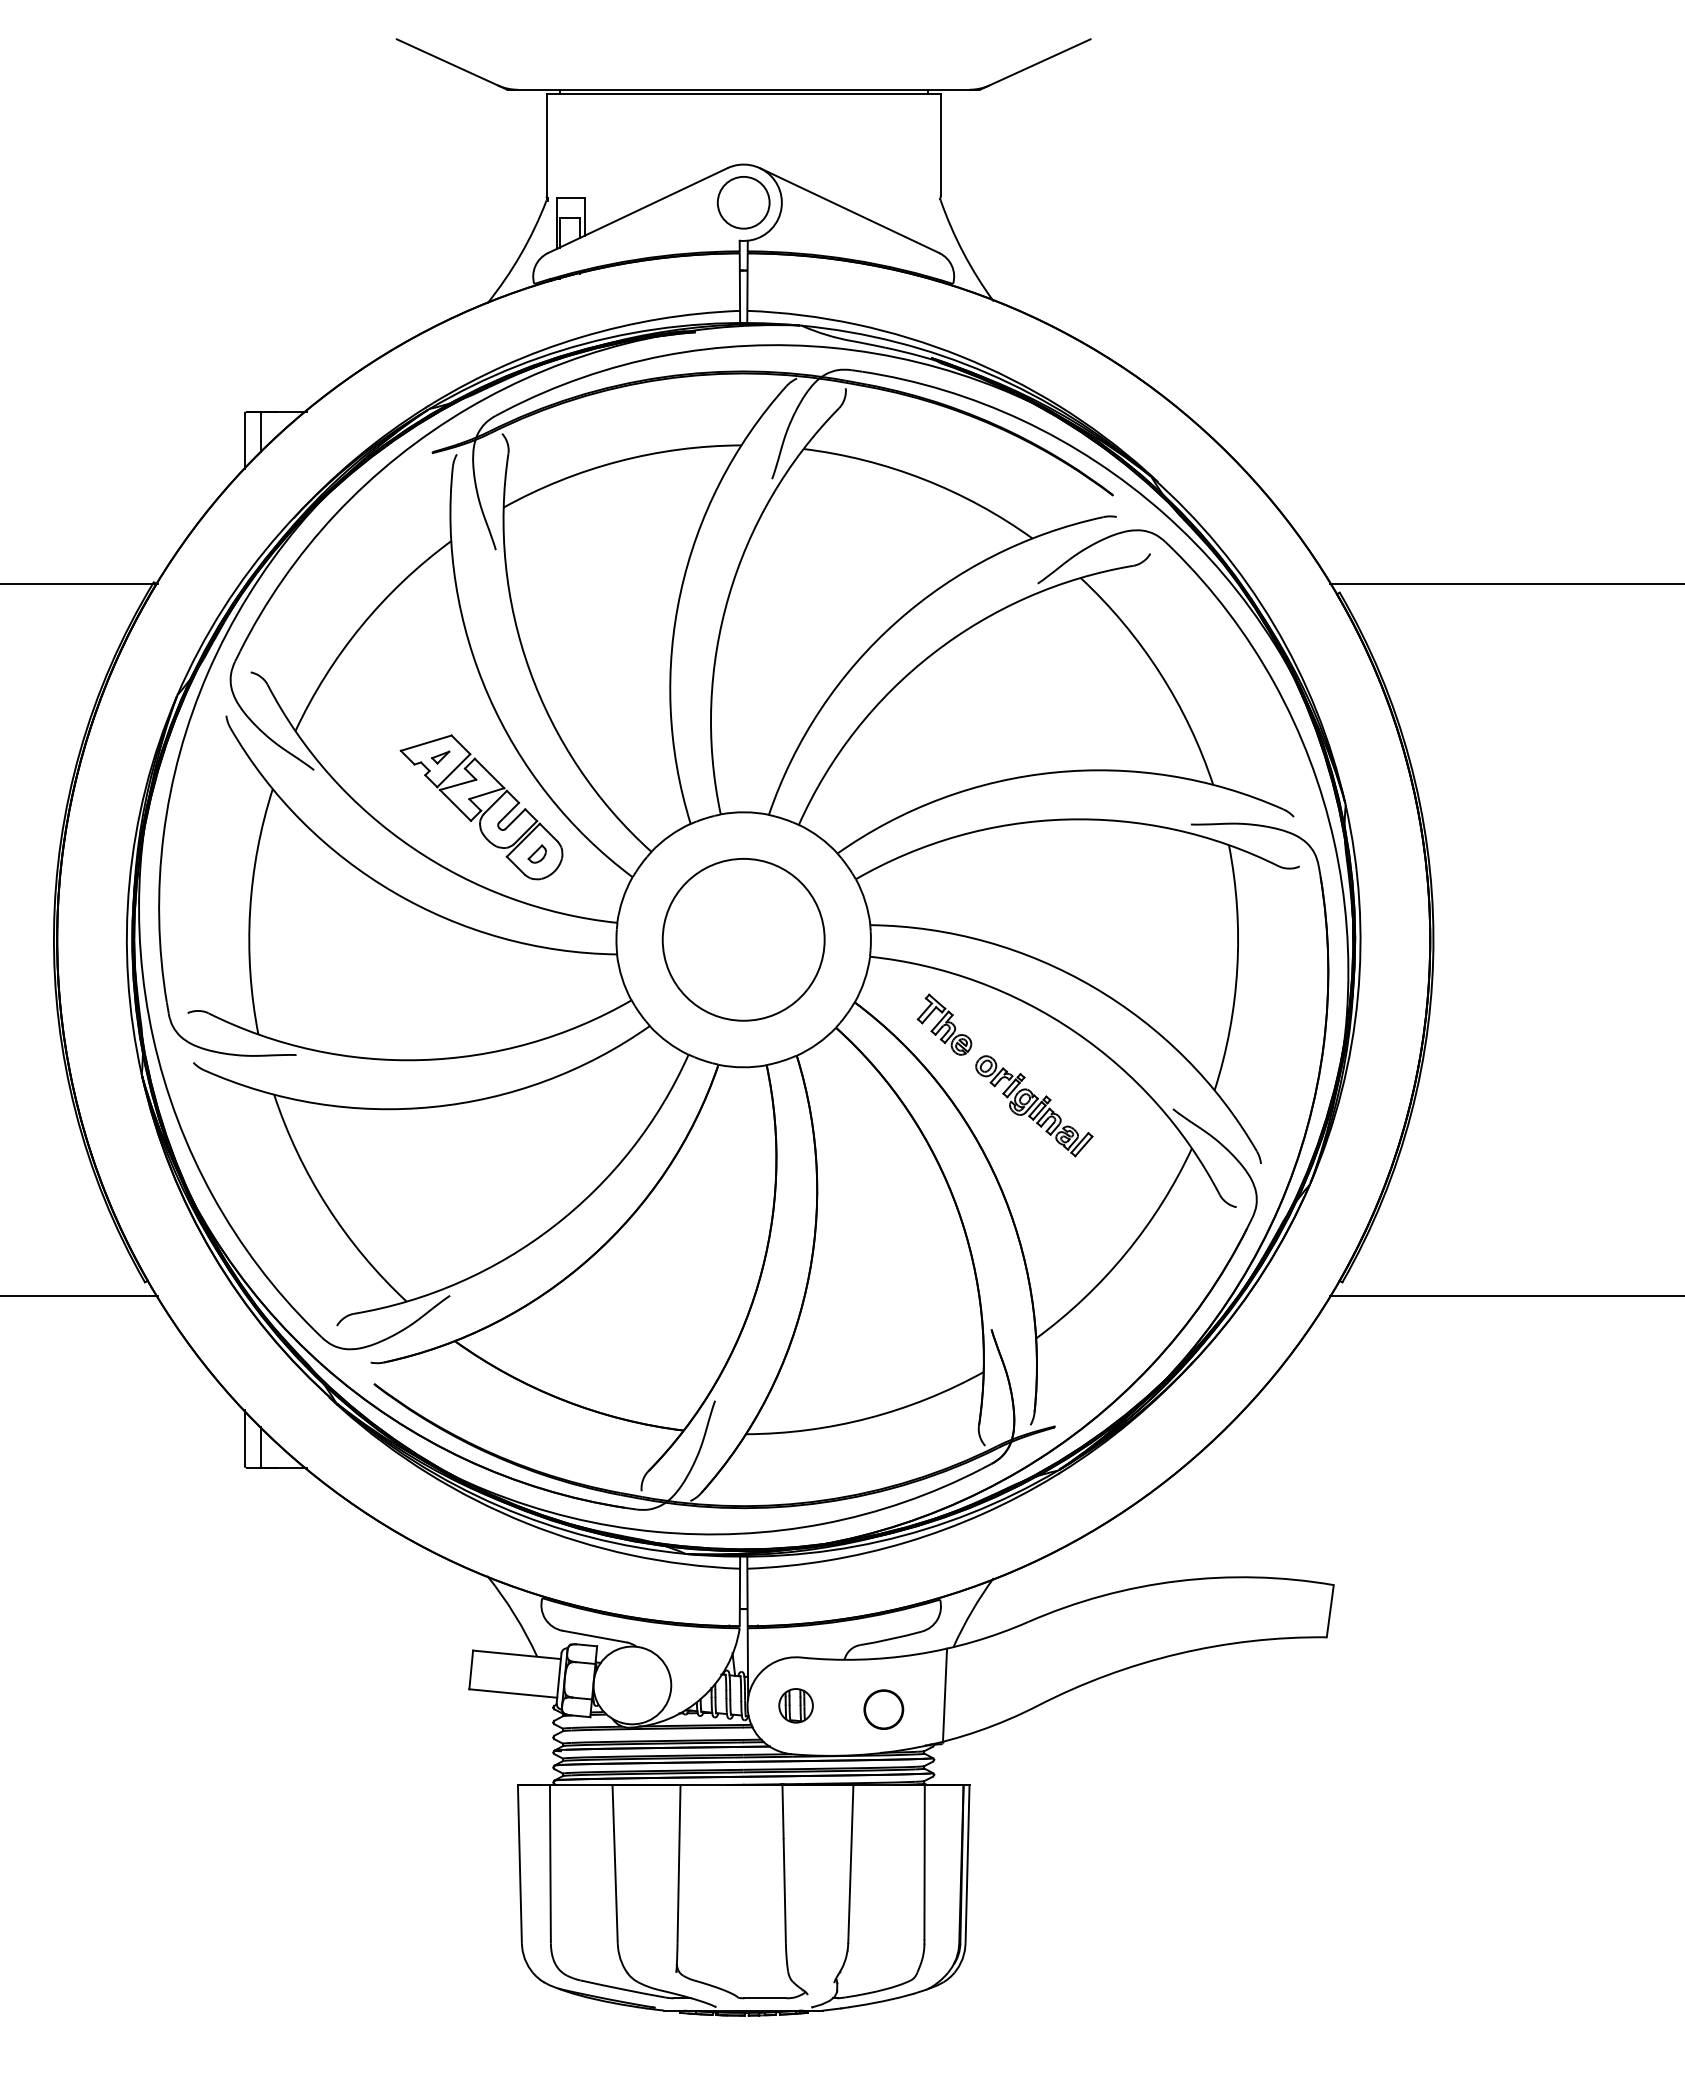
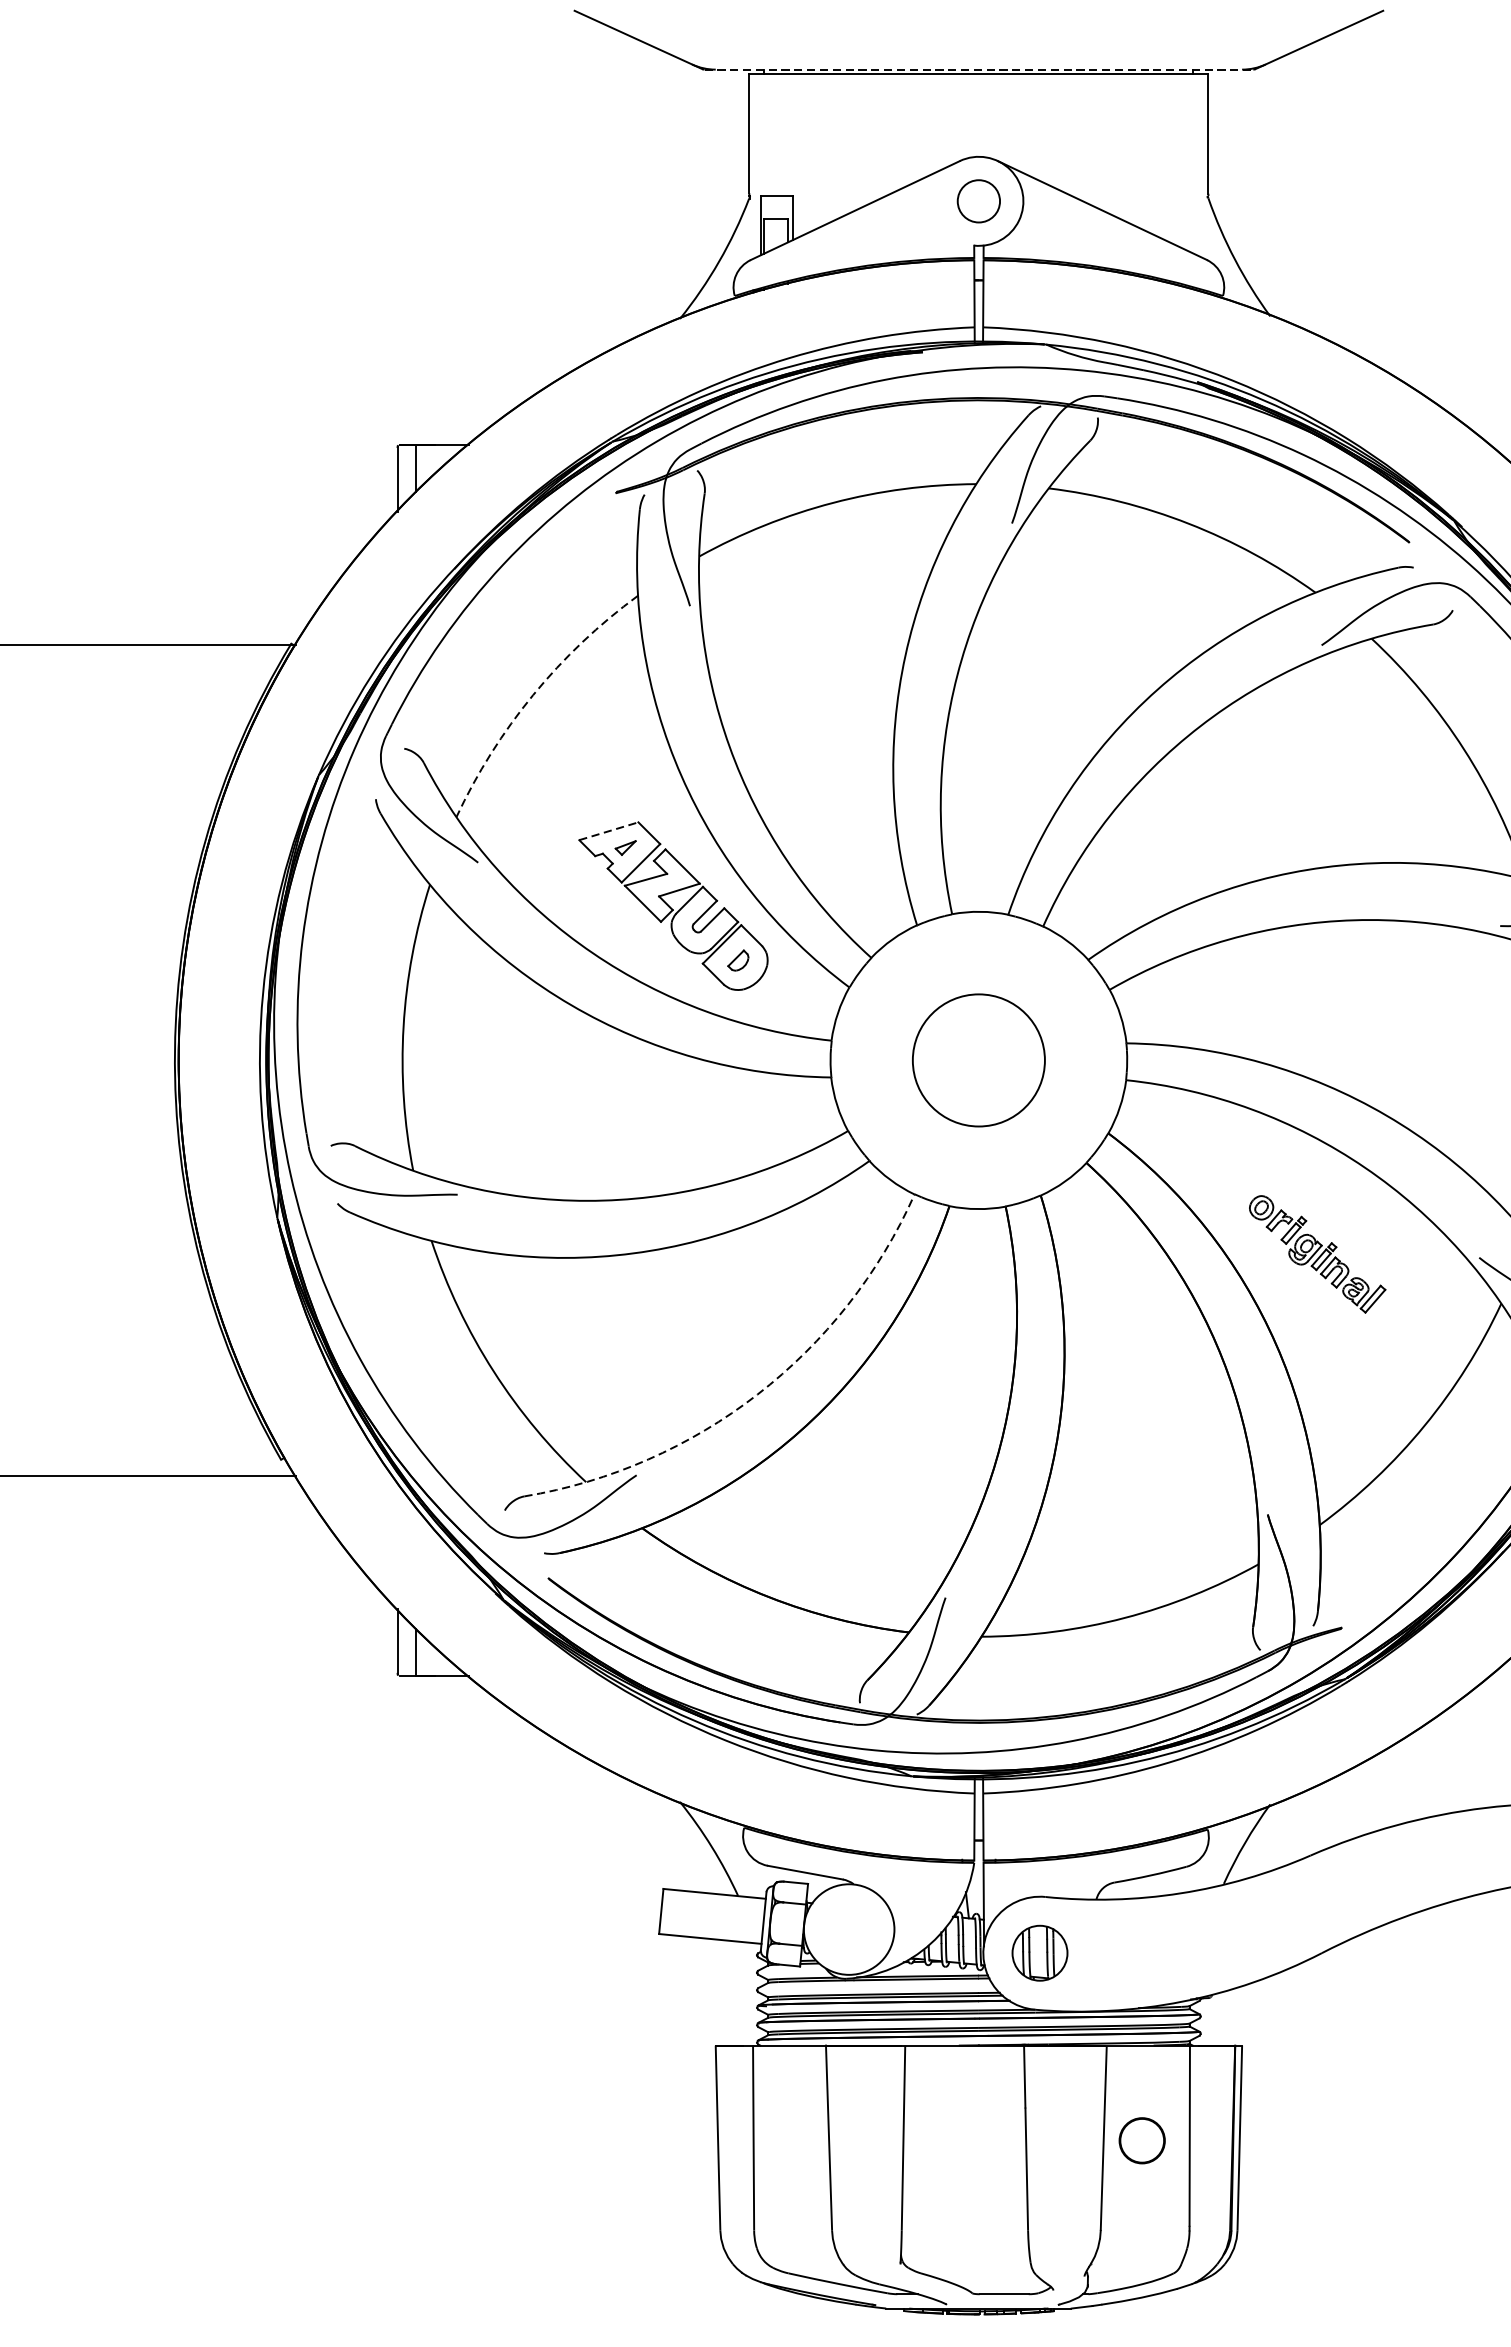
line: (744, 89) -> (979, 69), solid -> dashed
circle: (743, 202) -> (978, 201), size x0.7
arc: (361, 626) -> (533, 695), solid -> dashed
line: (426, 743) -> (609, 831), solid -> dashed
circle: (743, 939) -> (978, 1060), size x0.7
part: (944, 1024) -> (1212, 1159), removed
arc: (553, 1226) -> (757, 1394), solid -> dashed
line: (944, 1694) -> (1212, 1940), removed
part: (795, 1705) -> (1039, 1952), size x1.4
part: (883, 1709) -> (1141, 2140), moved

